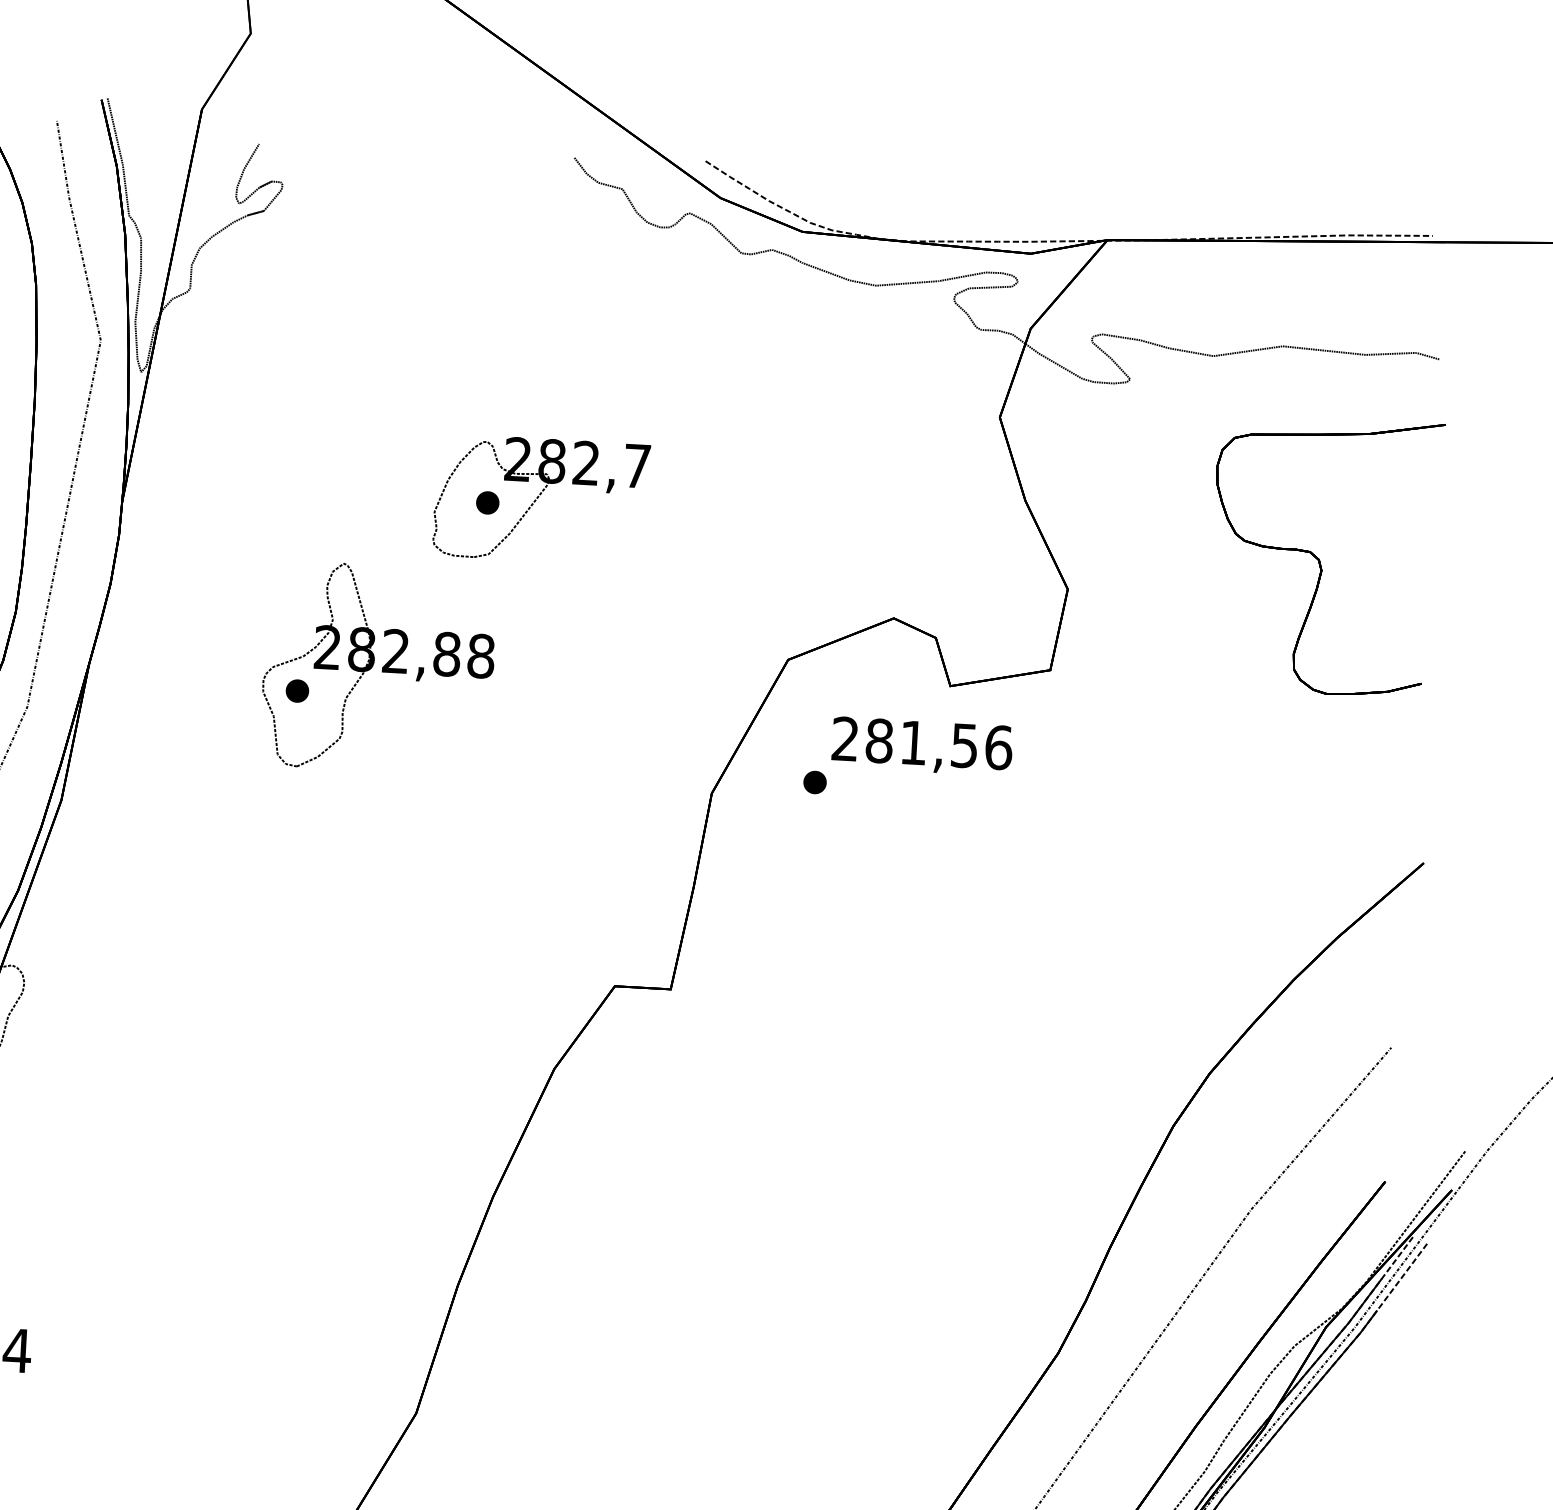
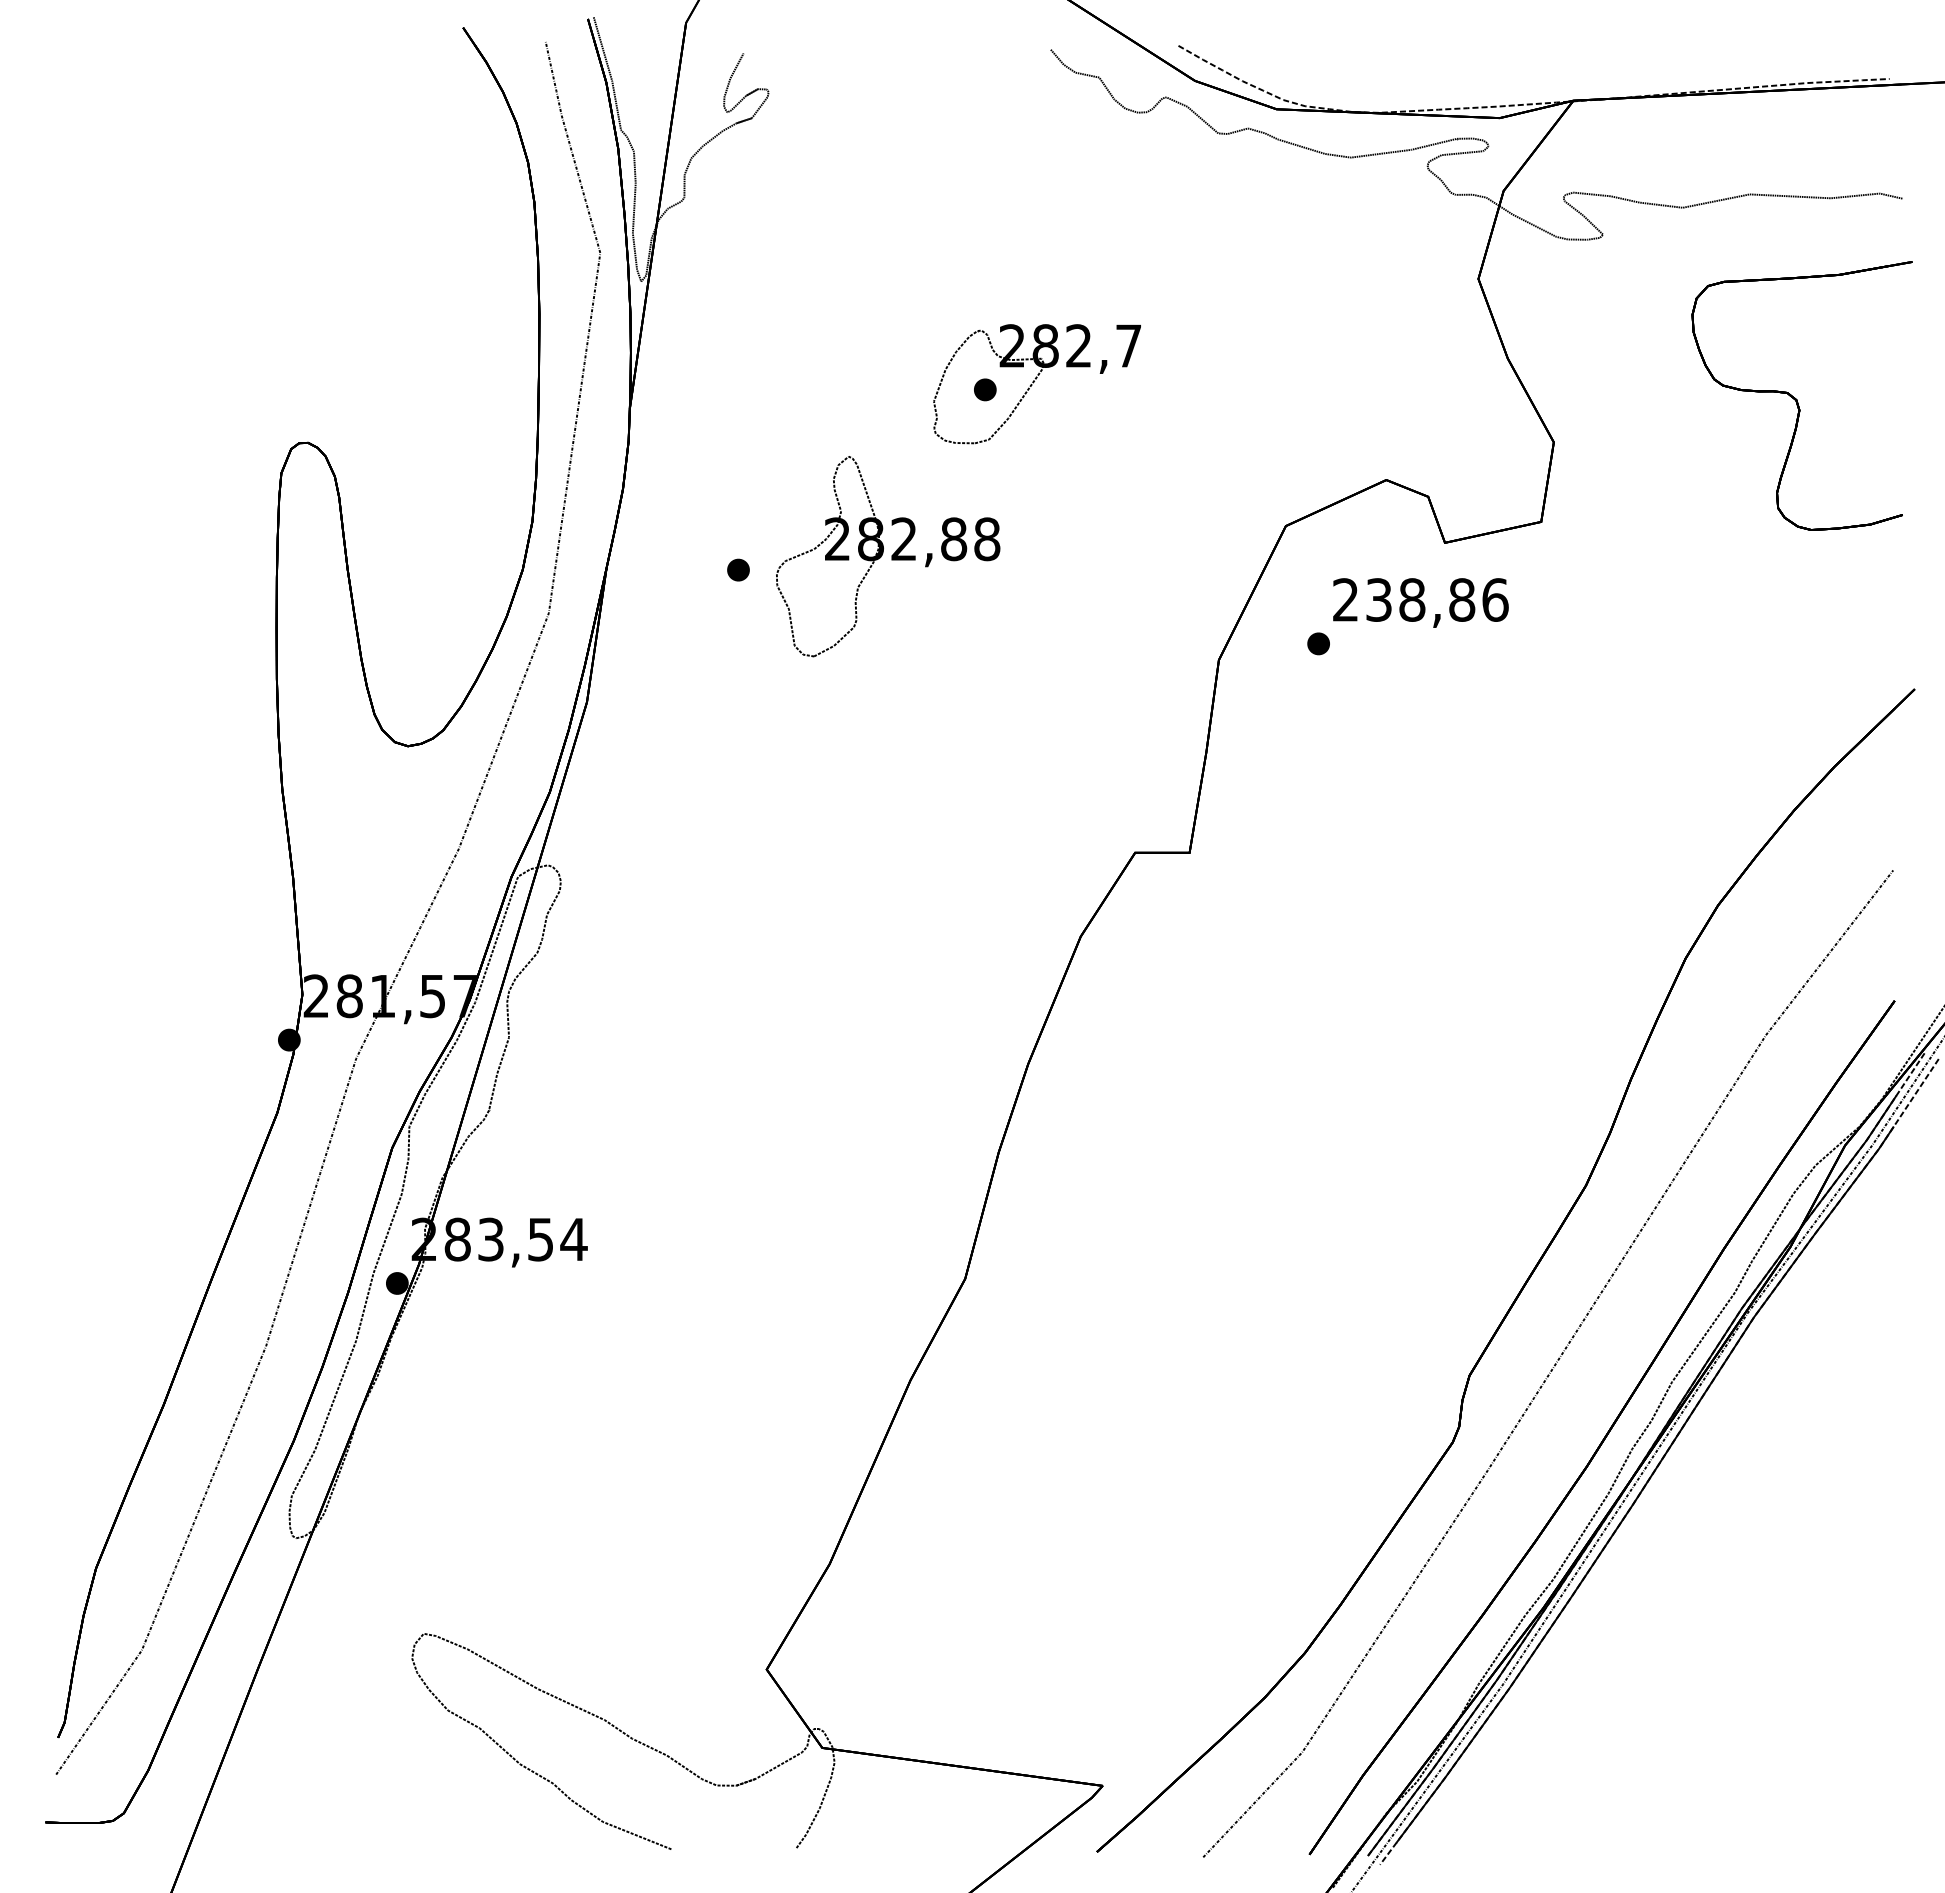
part: (297, 690) -> (738, 569), moved
text: (922, 742) -> (1420, 599), 281,56 -> 238,86

